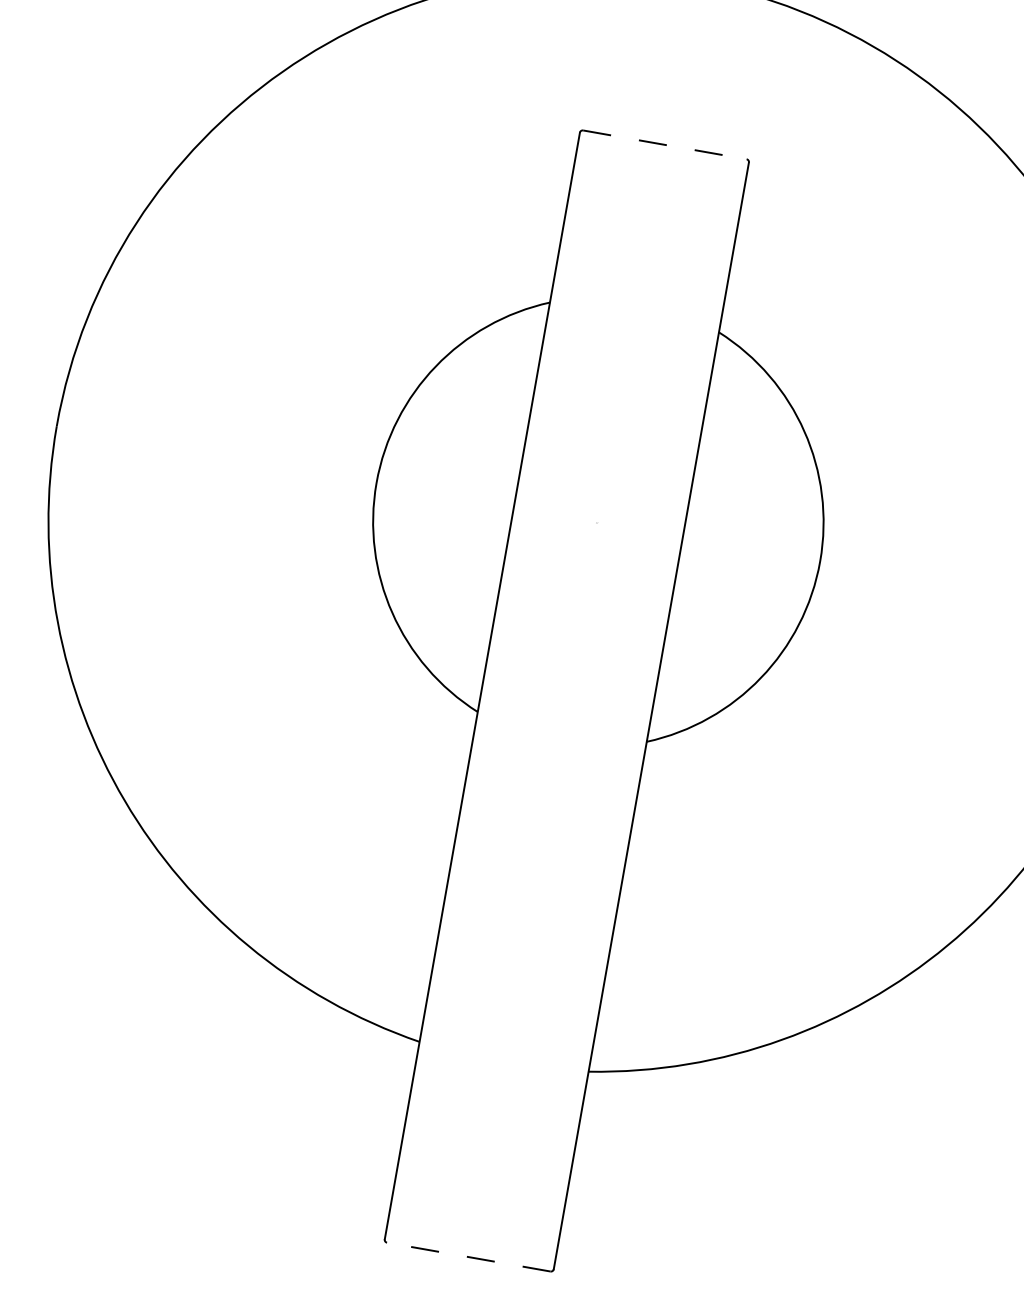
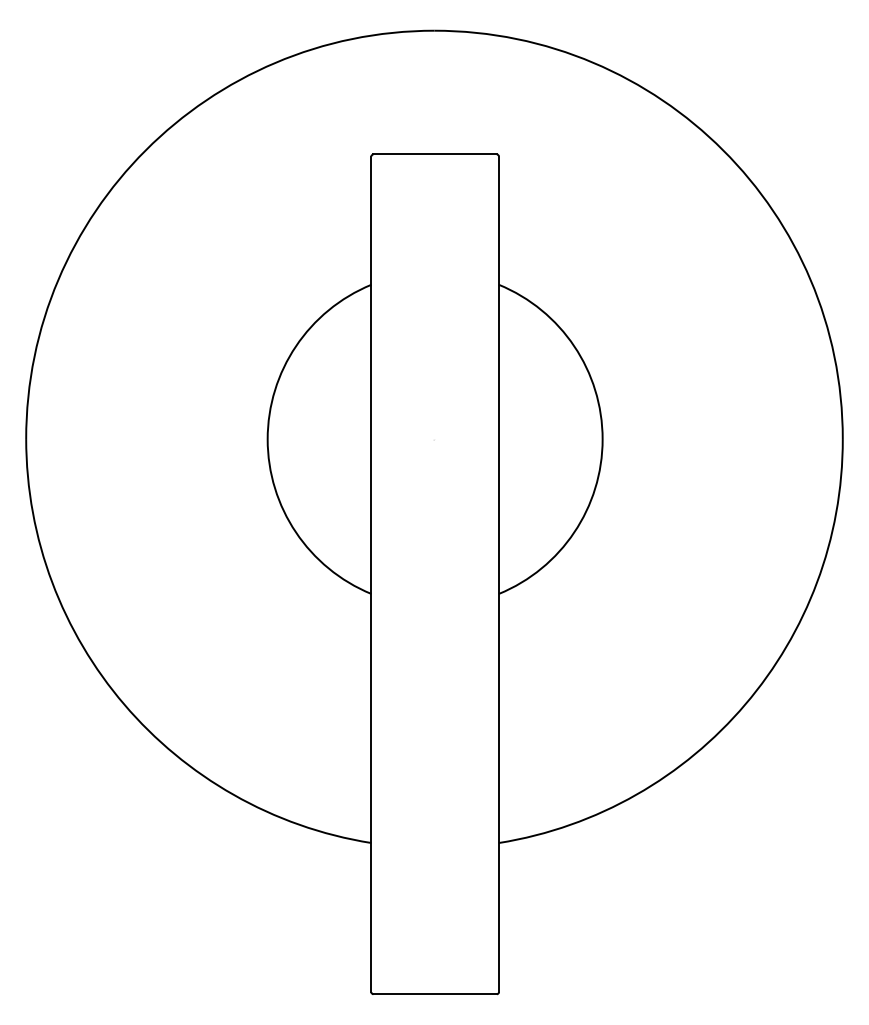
line: (665, 144) -> (435, 154), dashed -> solid
line: (469, 1257) -> (435, 994), dashed -> solid

